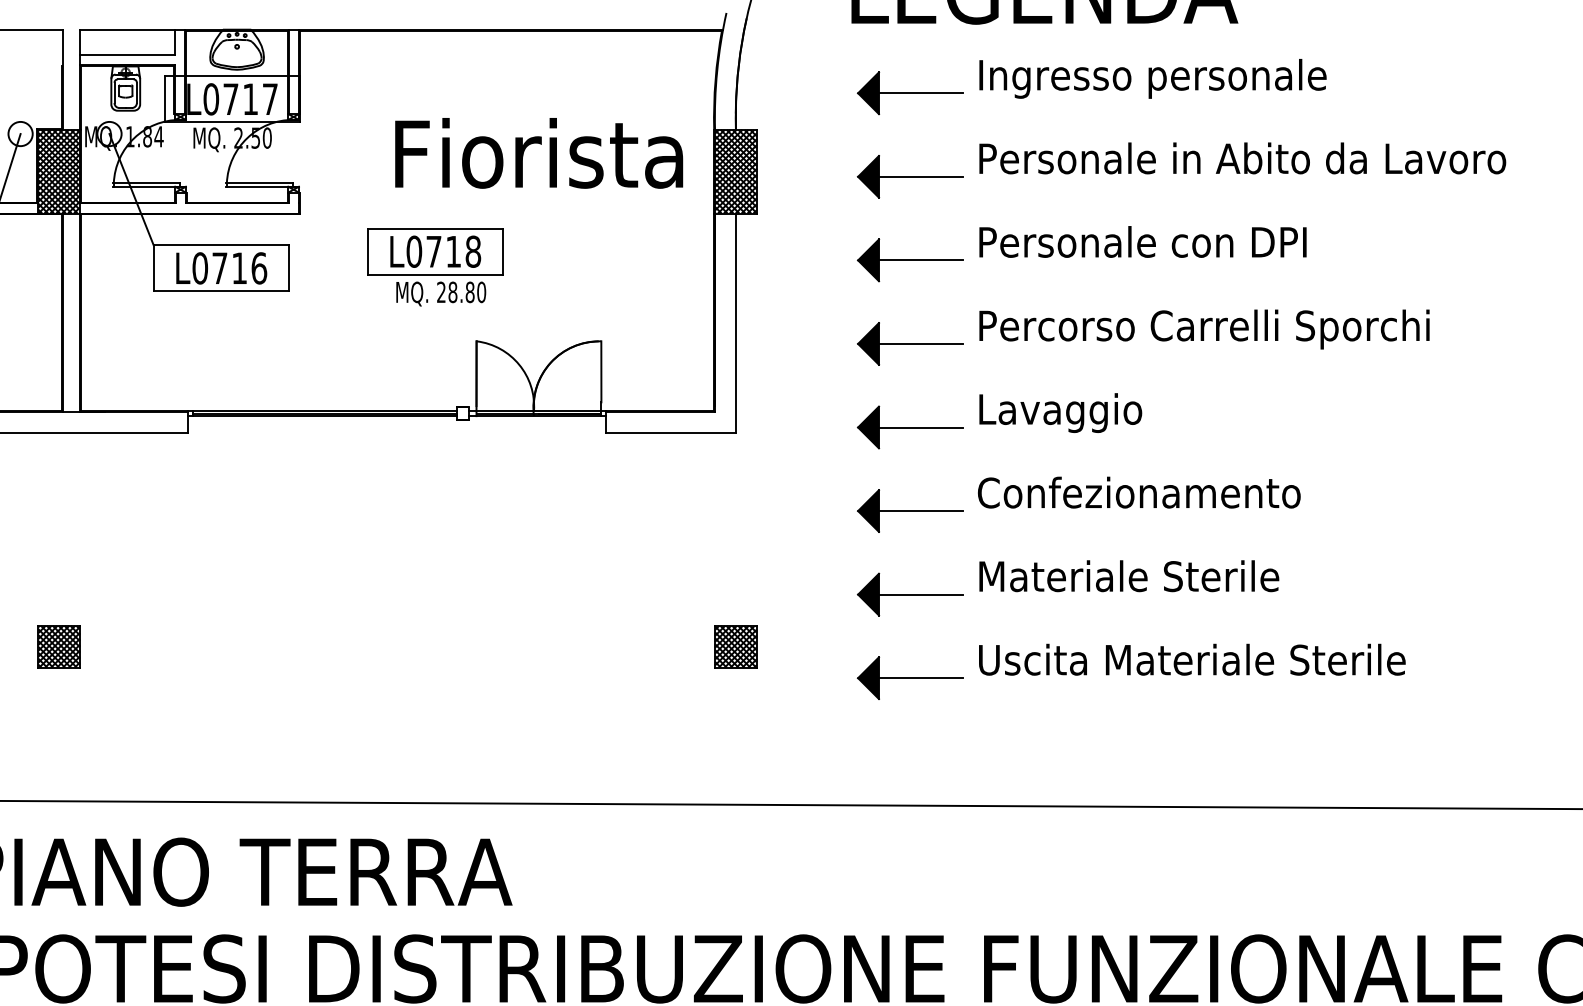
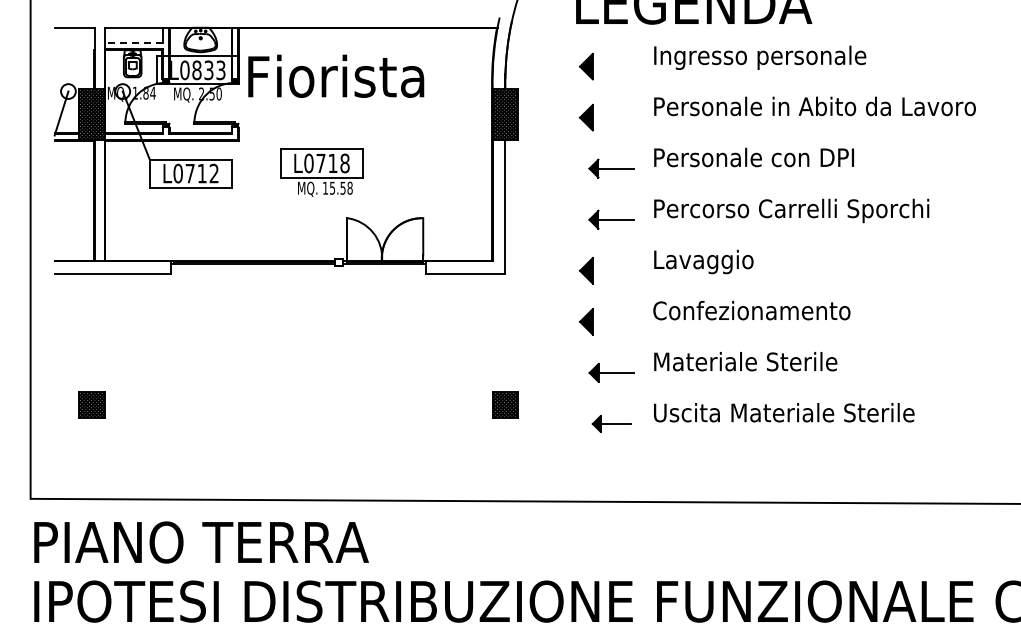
line: (127, 55) -> (133, 43), solid -> dashed
line: (919, 93) -> (617, 66), removed
text: (249, 99) -> (208, 70), L0717 -> L0833
text: (539, 151) -> (336, 75), moved
line: (919, 176) -> (617, 117), removed
part: (909, 260) -> (611, 168), size x0.7
text: (259, 268) -> (214, 173), L0716 -> L0712
text: (461, 291) -> (337, 187), 28.80 -> 15.58
part: (909, 343) -> (611, 219), size x0.7
line: (919, 426) -> (617, 270), removed
line: (919, 510) -> (617, 321), removed
part: (909, 593) -> (611, 372), size x0.7
part: (909, 677) -> (611, 423), size x0.6

